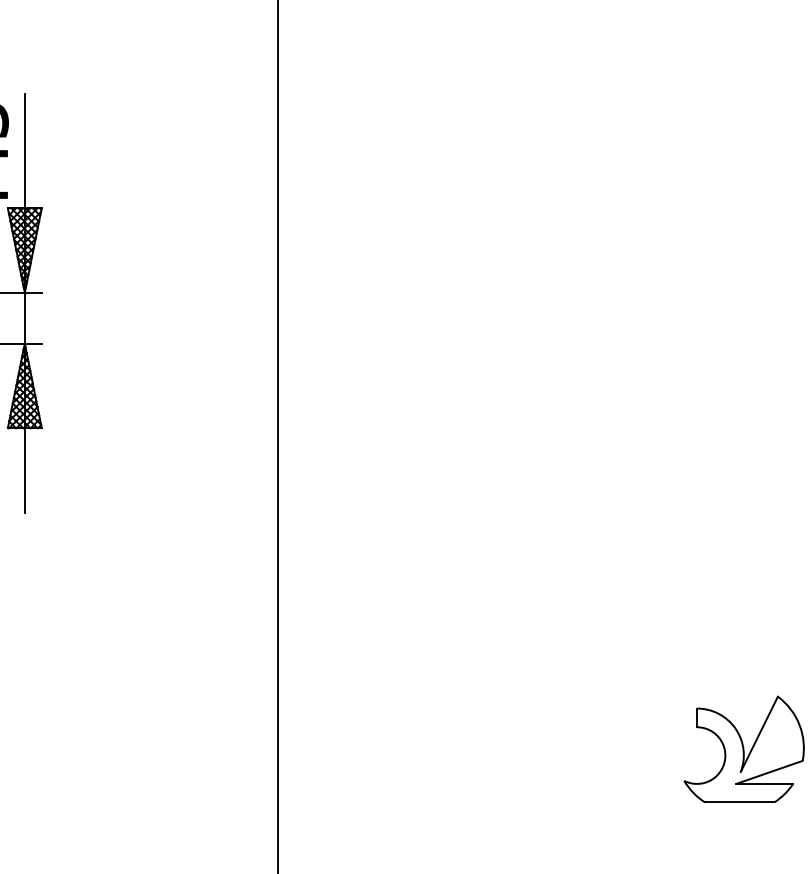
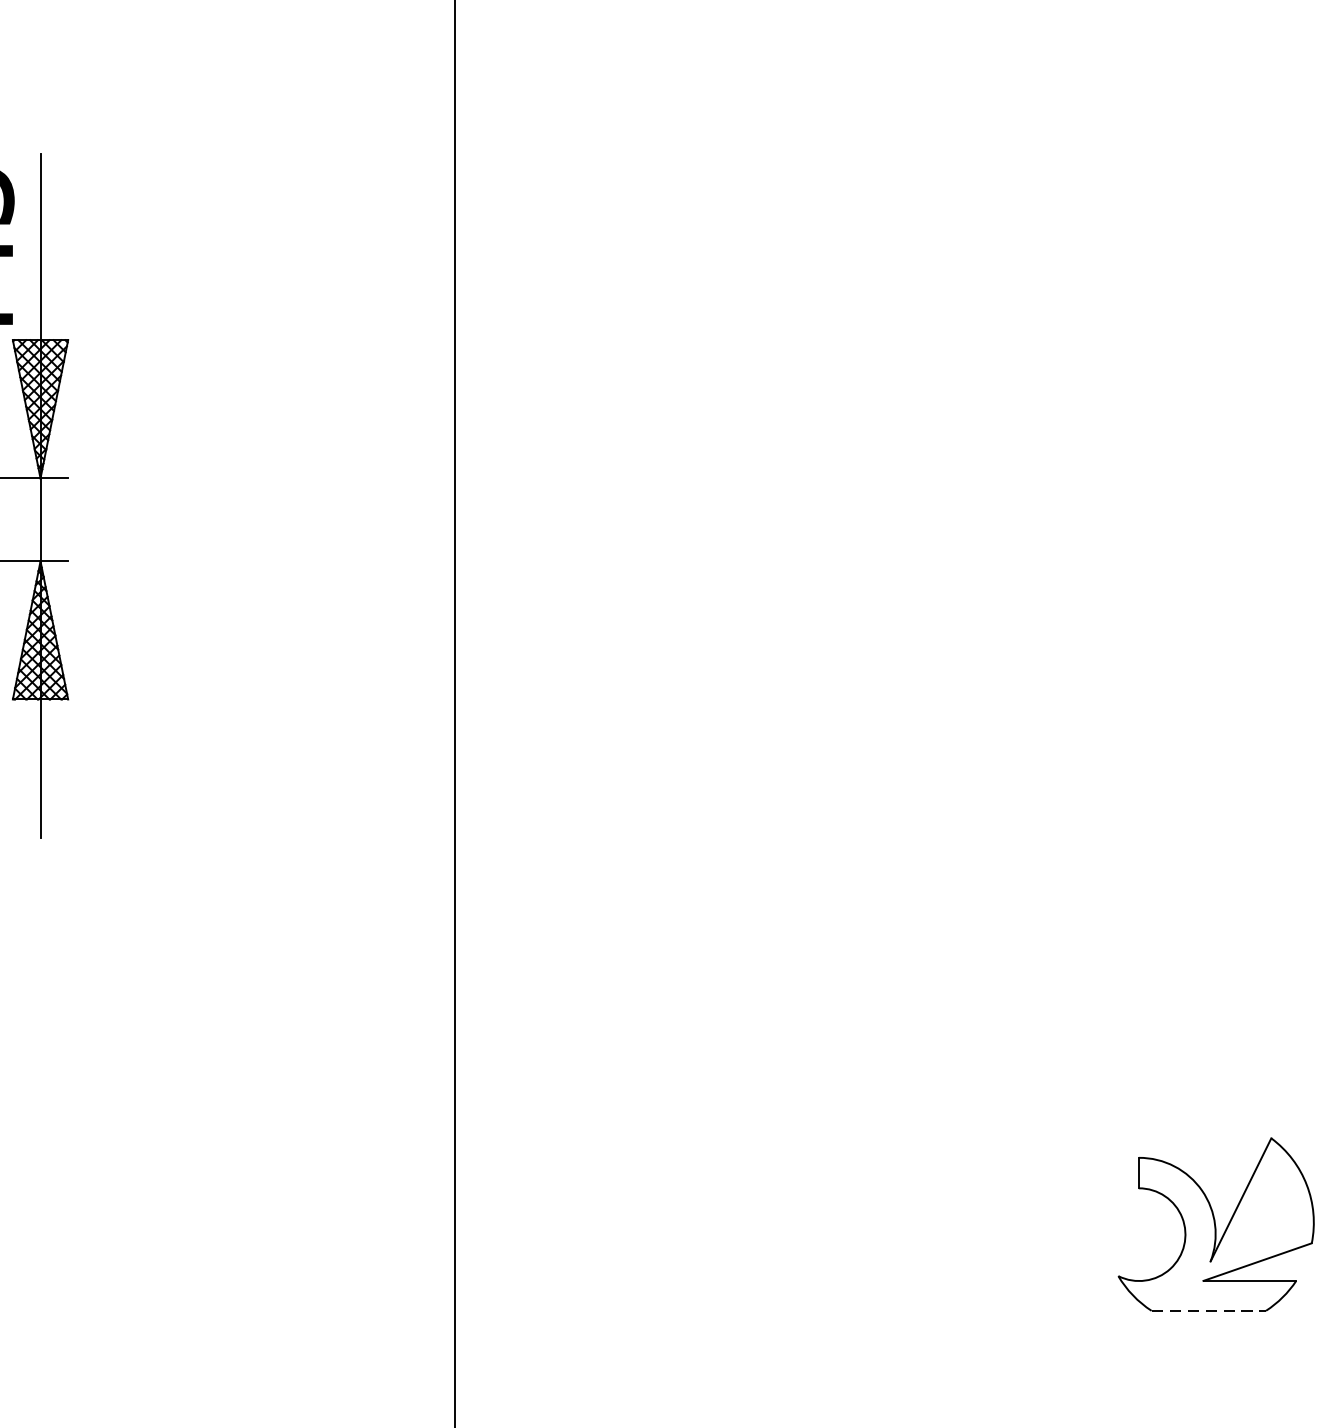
line: (740, 802) -> (1210, 1311), solid -> dashed

